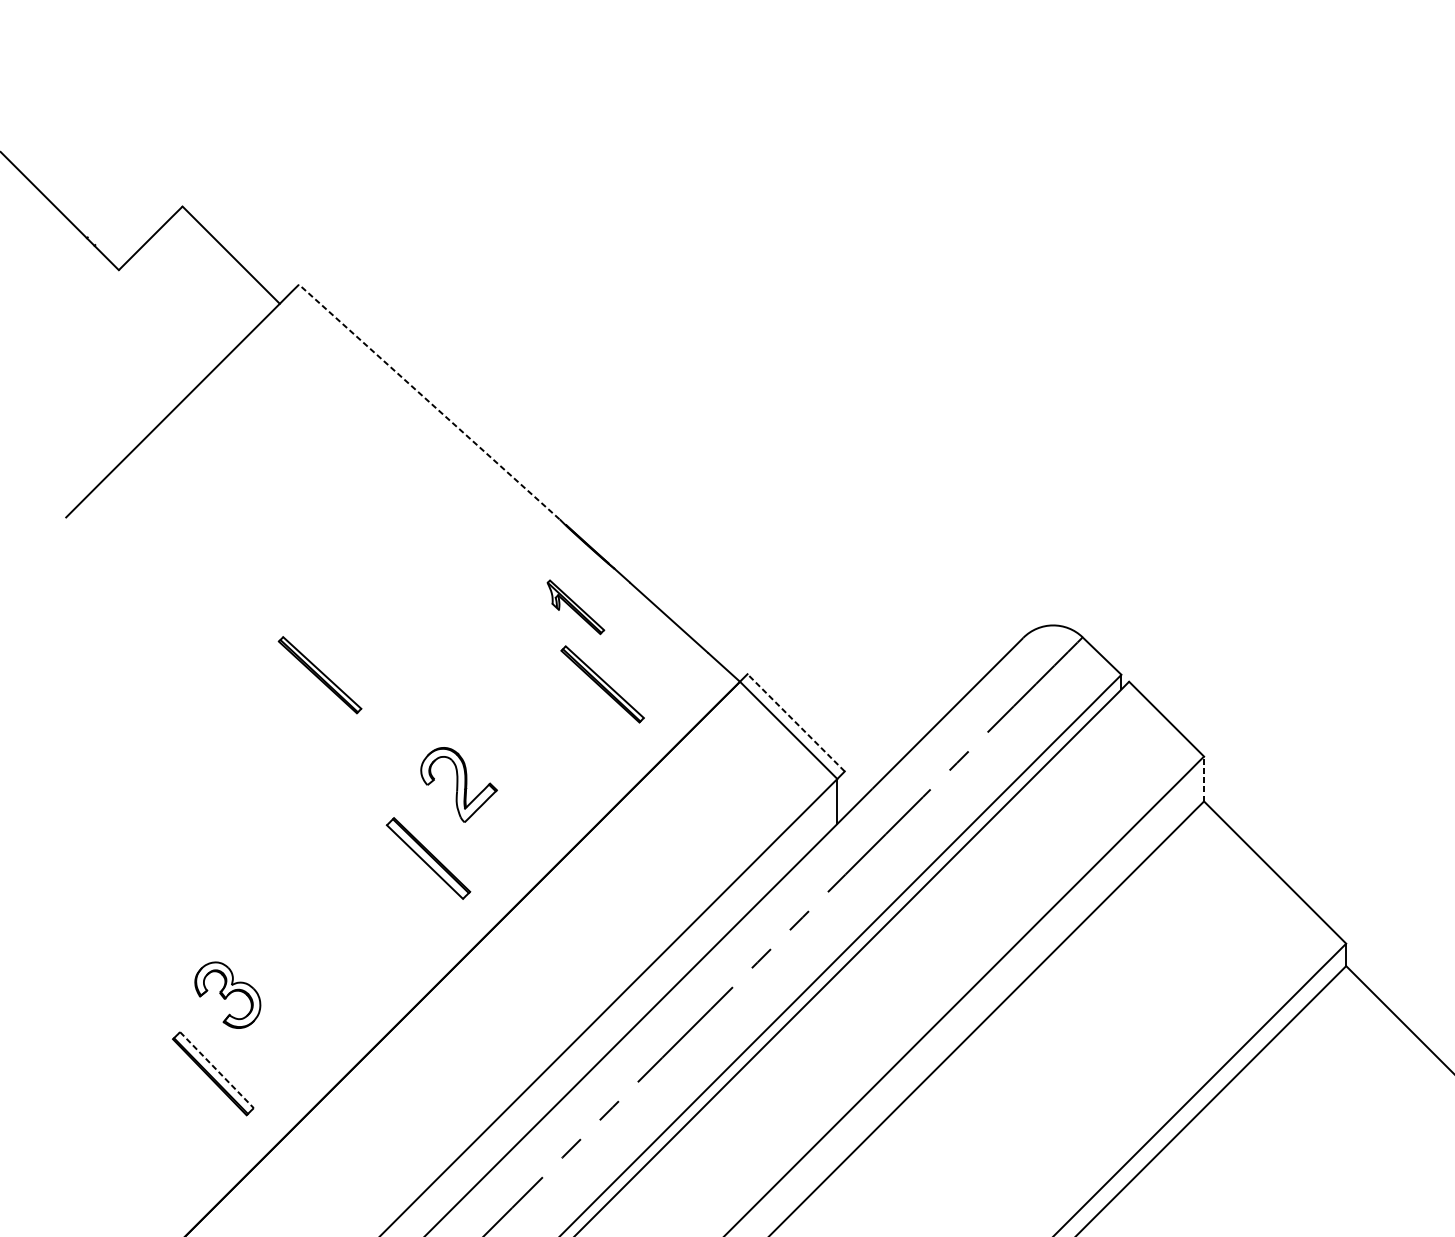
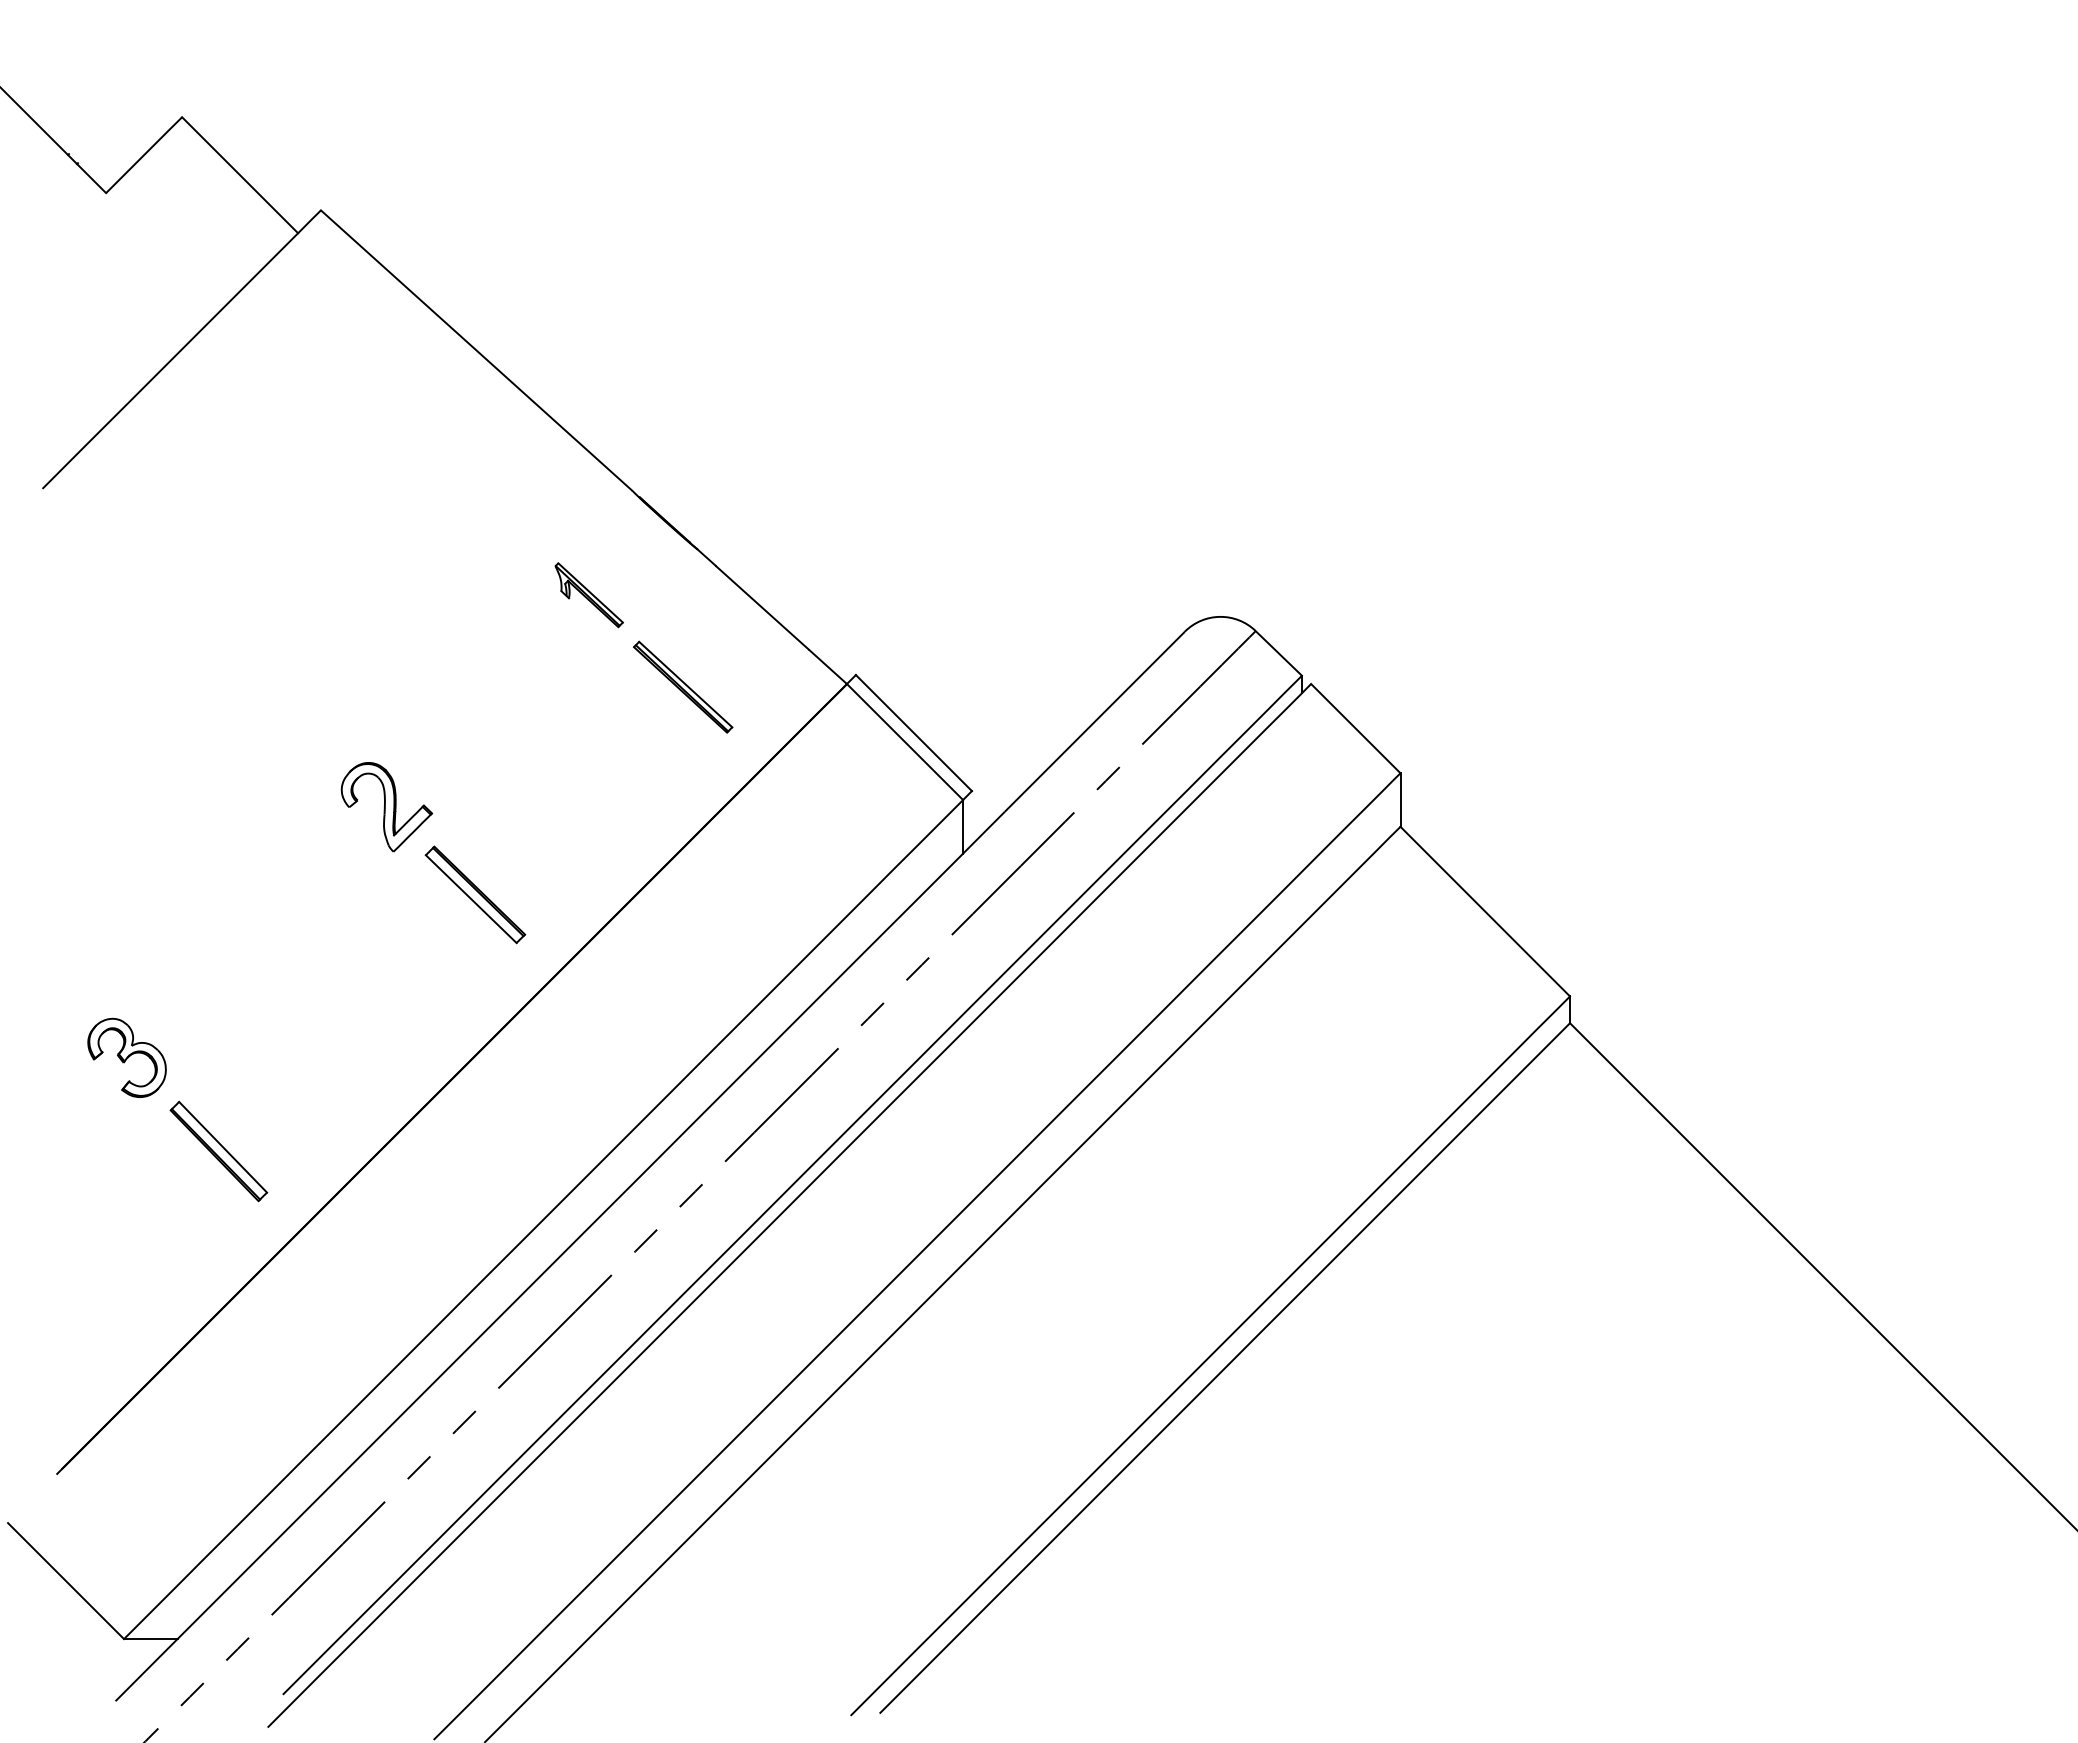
line: (428, 401) -> (475, 349), dashed -> solid
part: (575, 607) -> (588, 595), moved
part: (320, 674) -> (346, 675), removed
line: (795, 722) -> (913, 732), dashed -> solid
line: (1204, 779) -> (1400, 800), dashed -> solid
part: (458, 785) -> (386, 807), moved
part: (227, 994) -> (126, 1057), moved
line: (217, 1070) -> (223, 1147), dashed -> solid

